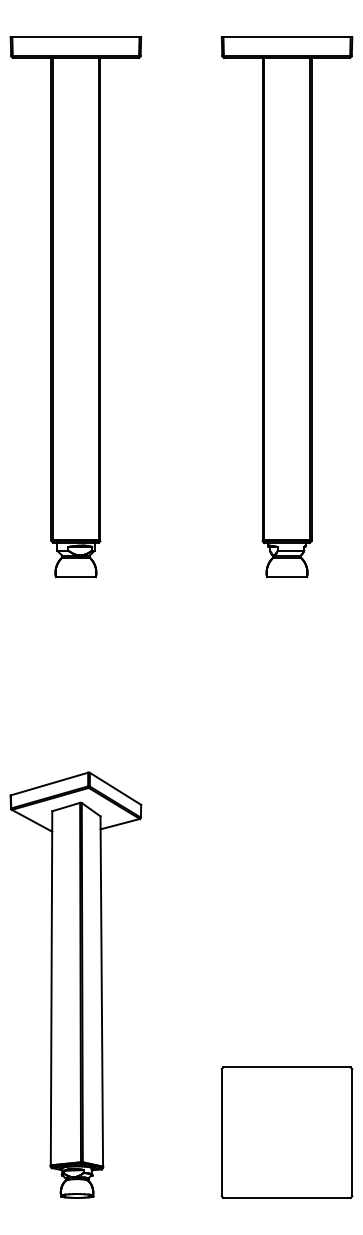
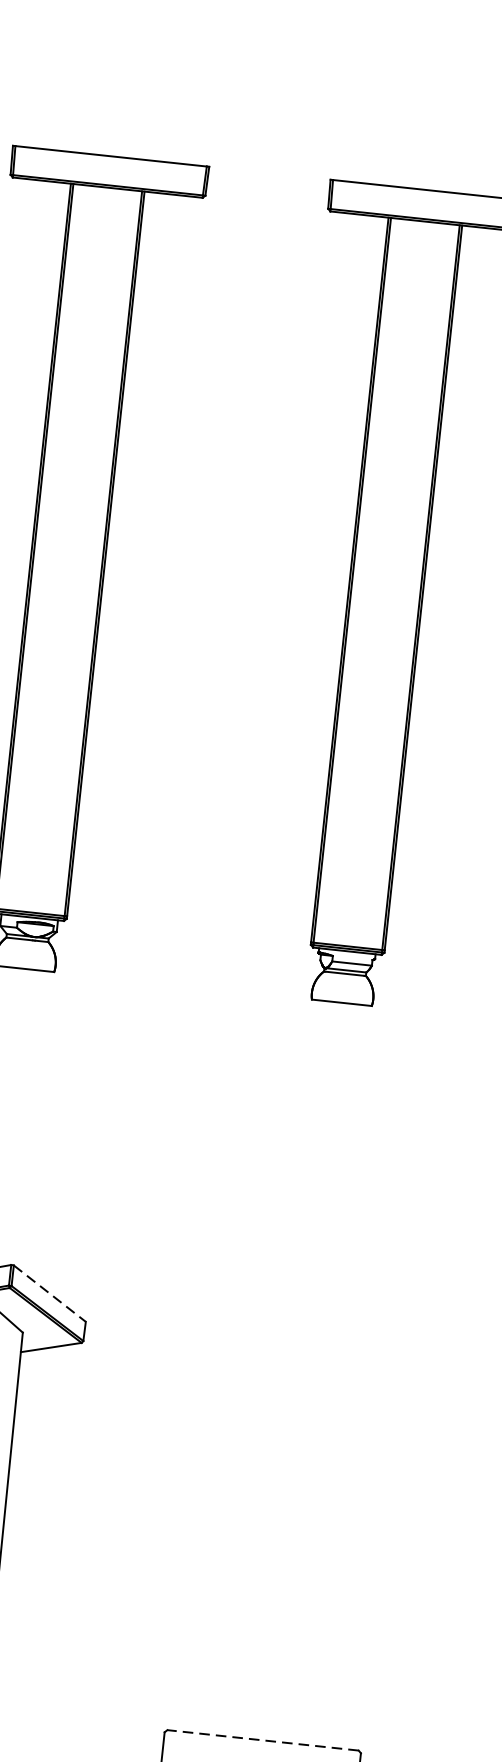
line: (115, 789) -> (49, 1294), solid -> dashed
line: (287, 1067) -> (263, 1740), solid -> dashed

